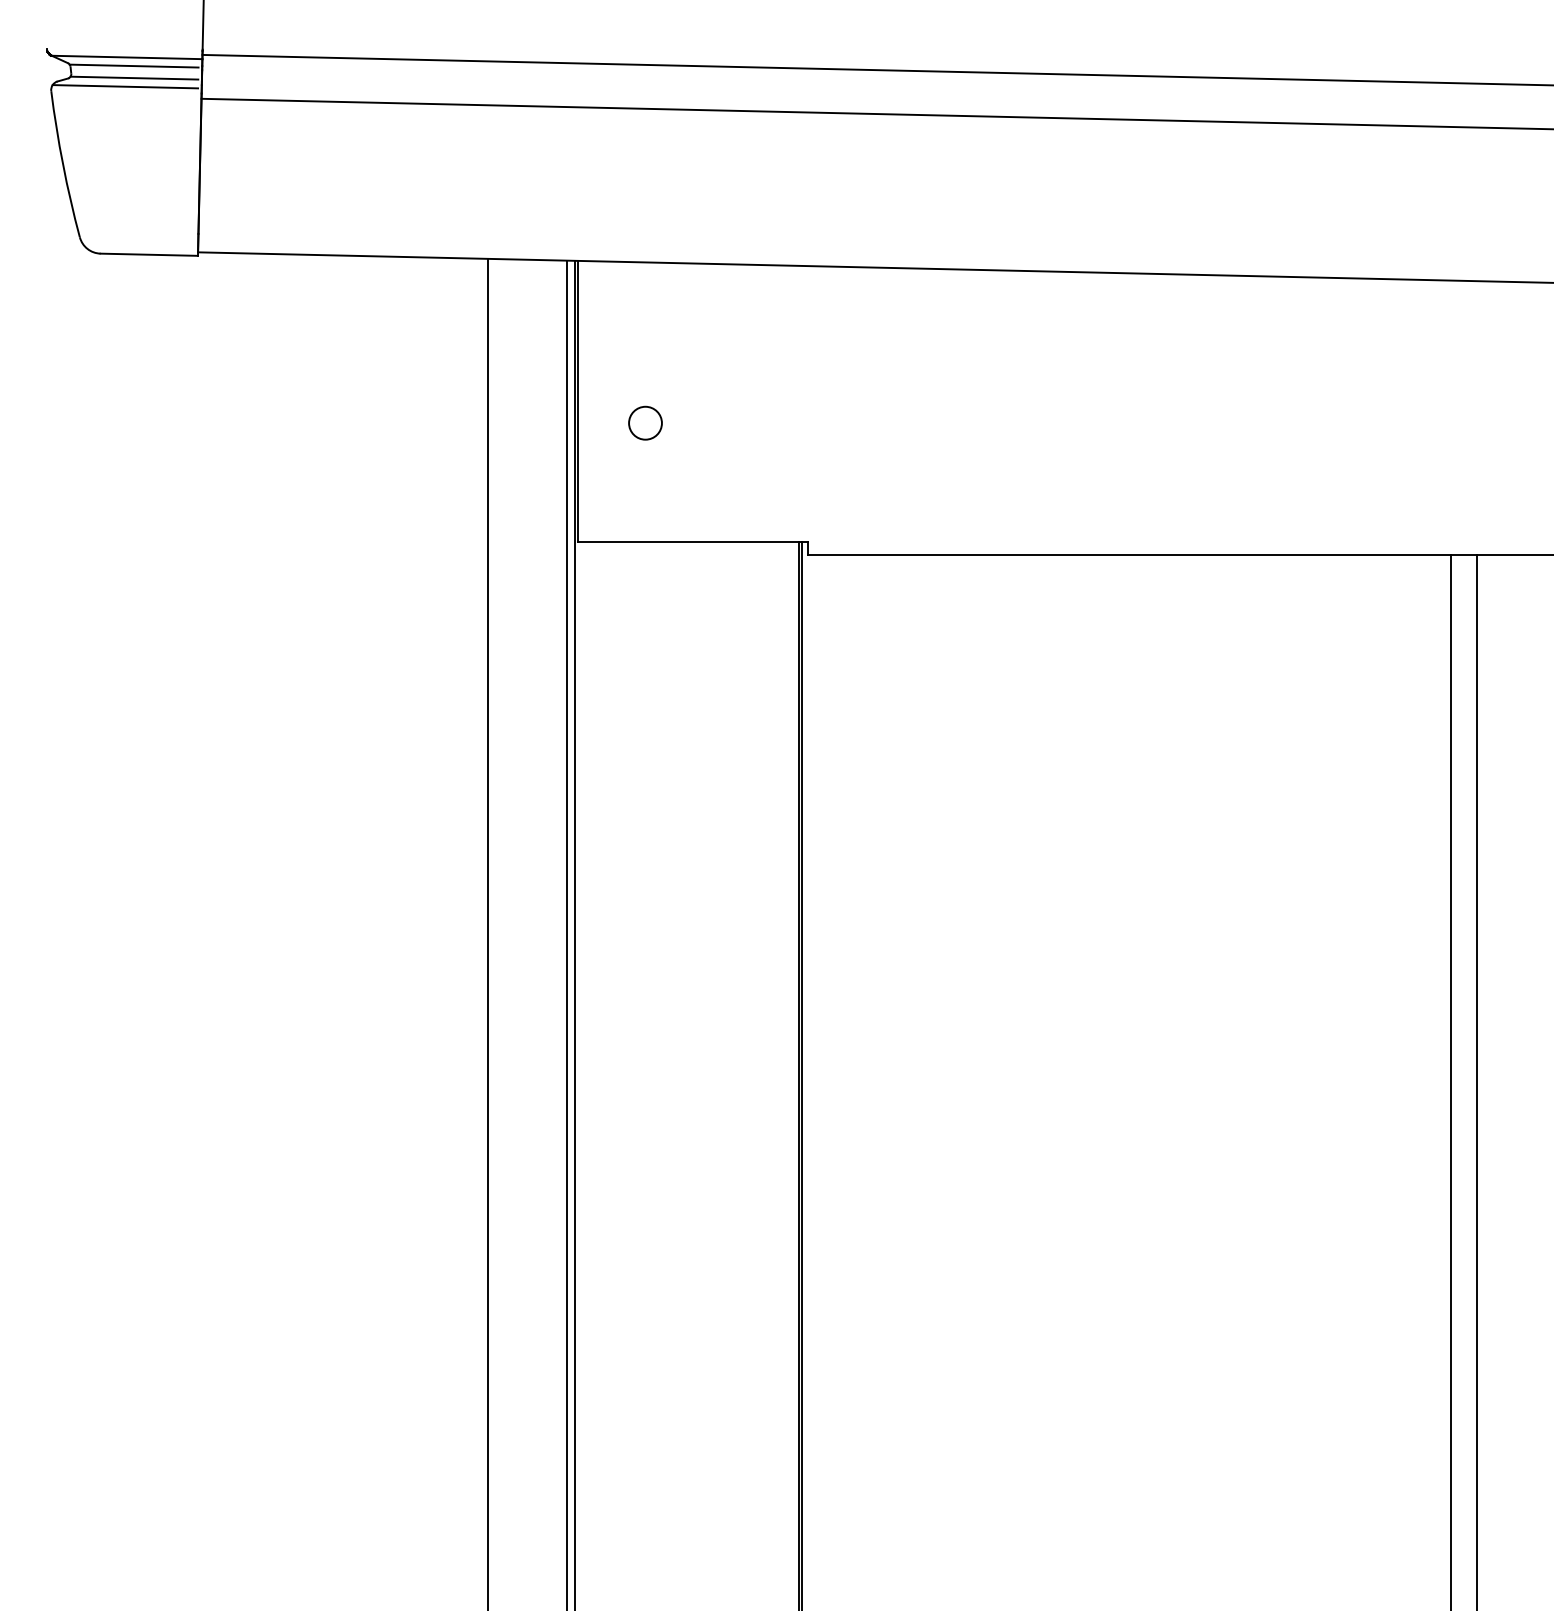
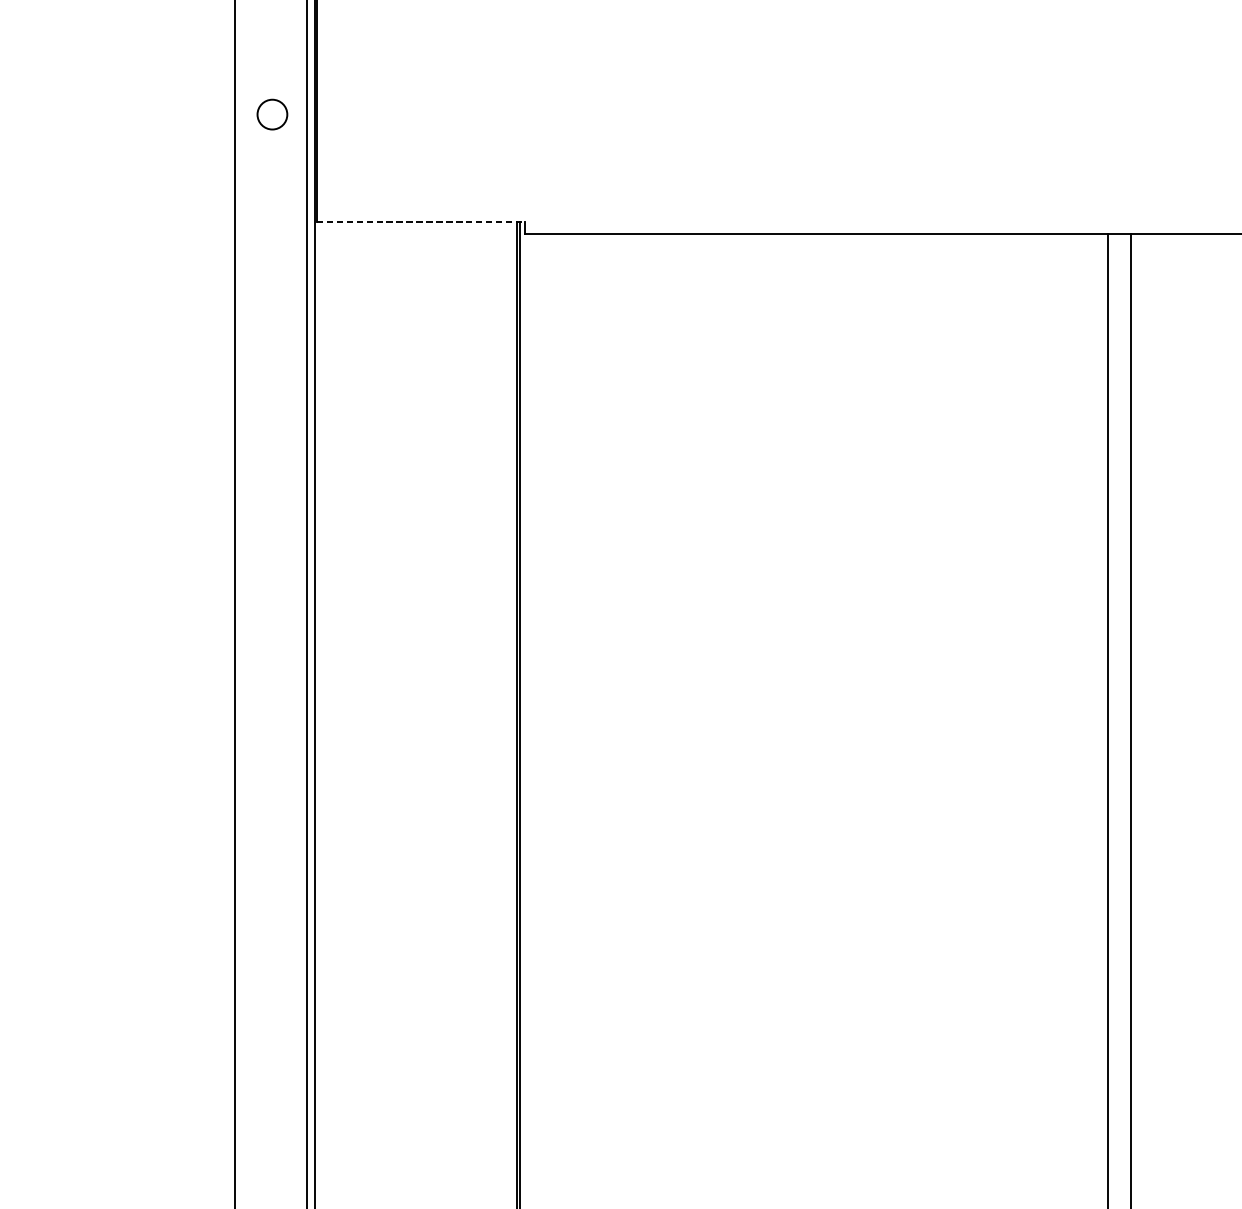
circle: (645, 422) -> (272, 113), moved
line: (693, 541) -> (421, 221), solid -> dashed

